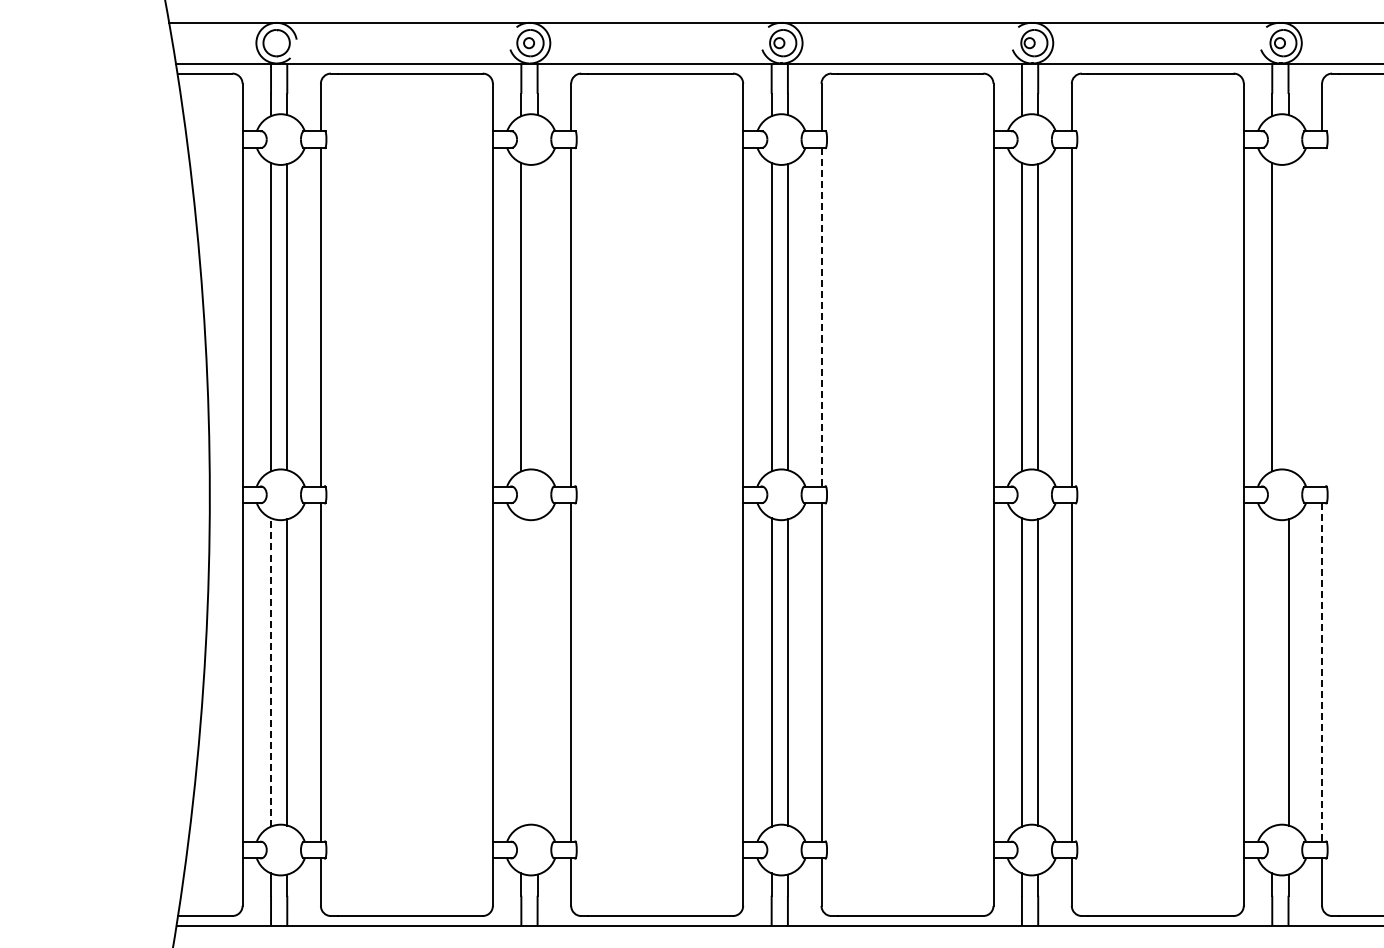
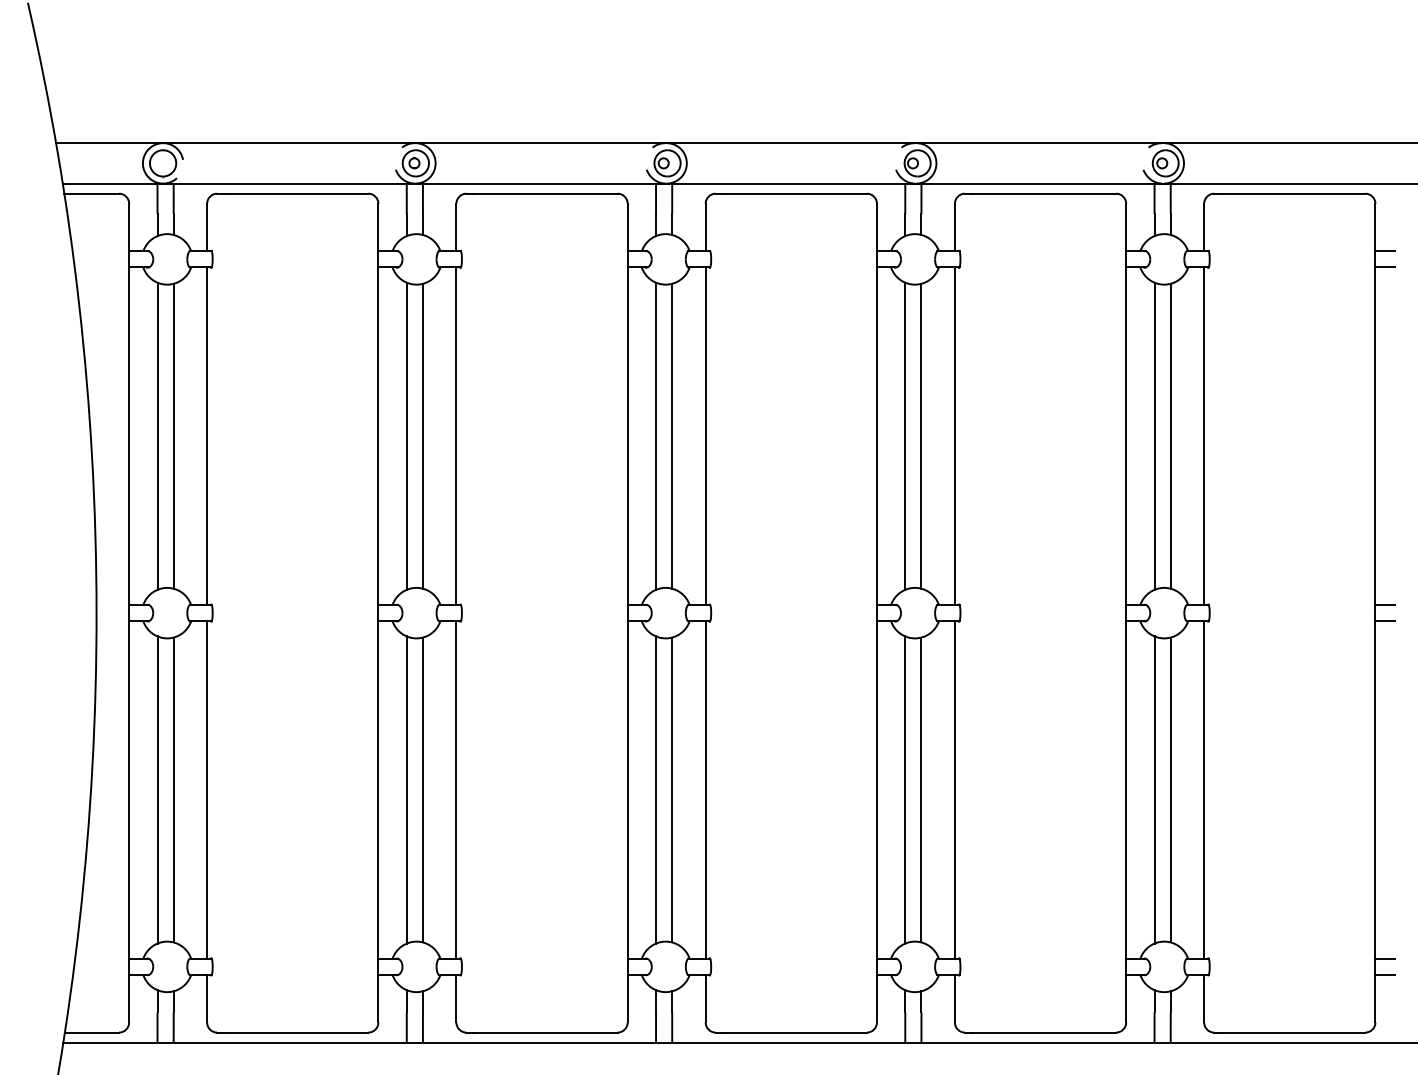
line: (537, 316) -> (422, 435), added
line: (1288, 316) -> (1170, 435), added
line: (821, 317) -> (705, 436), dashed -> solid
line: (1322, 317) -> (1204, 436), added
line: (521, 671) -> (406, 789), added
line: (537, 671) -> (422, 789), added
line: (1272, 671) -> (1154, 789), added
line: (271, 672) -> (157, 790), dashed -> solid
line: (1322, 672) -> (1204, 790), dashed -> solid

